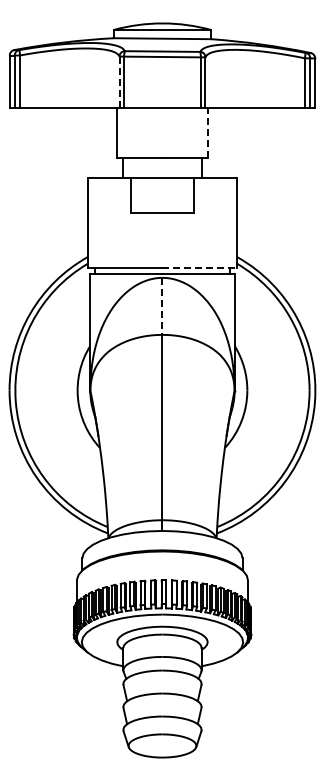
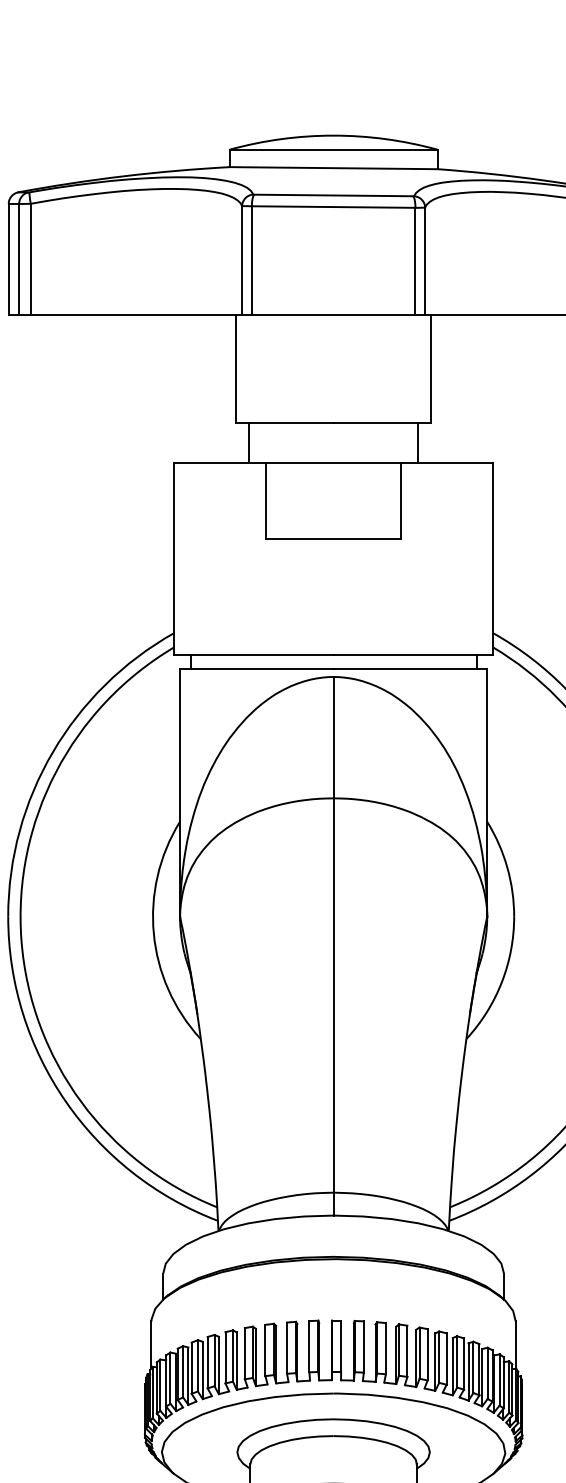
line: (119, 82) -> (242, 261), dashed -> solid
line: (208, 132) -> (431, 367), dashed -> solid
line: (200, 267) -> (414, 654), dashed -> solid
line: (162, 306) -> (333, 737), dashed -> solid

